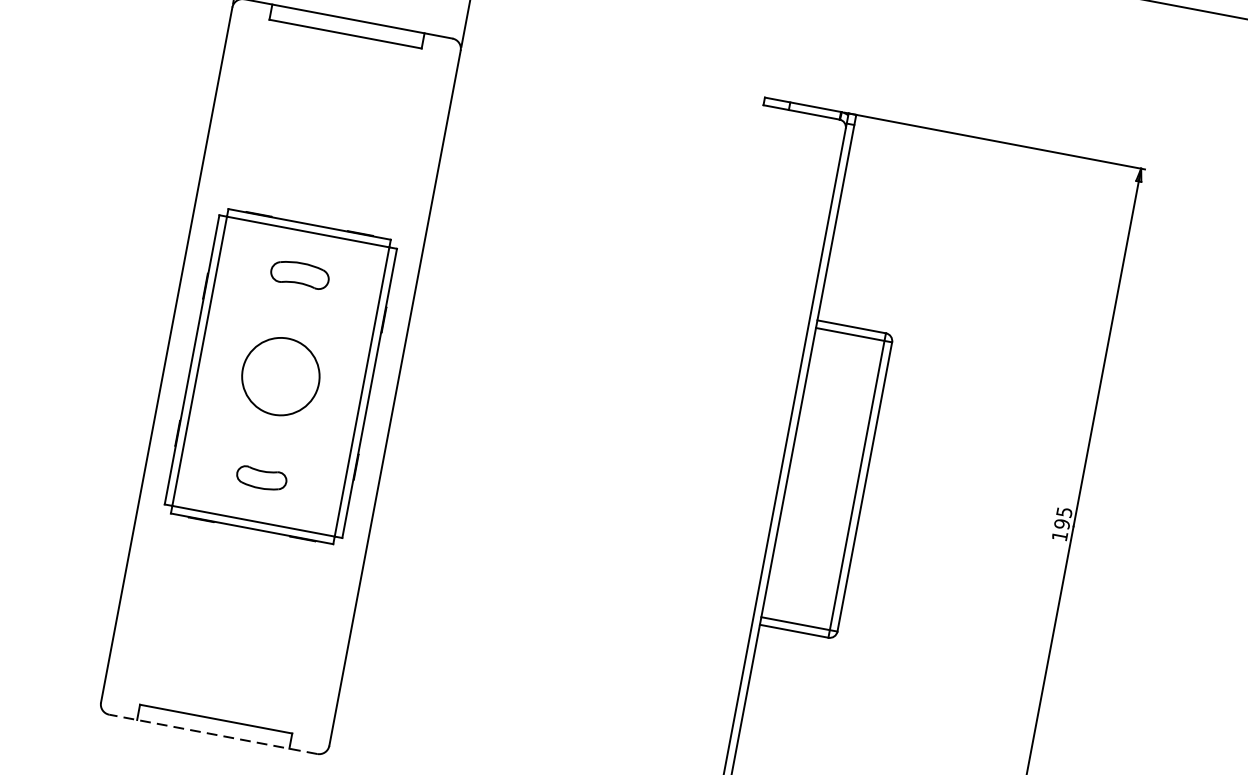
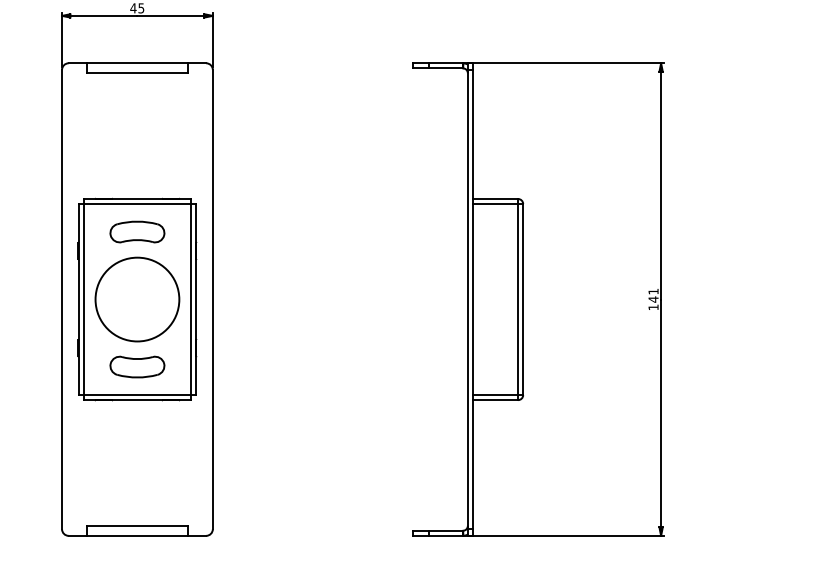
part: (300, 273) -> (137, 231), size x1.43
circle: (280, 376) -> (137, 299), size x1.67
part: (261, 477) -> (137, 366), size x1.67
text: (1063, 518) -> (653, 295), 195 -> 141
line: (213, 733) -> (137, 535), dashed -> solid

